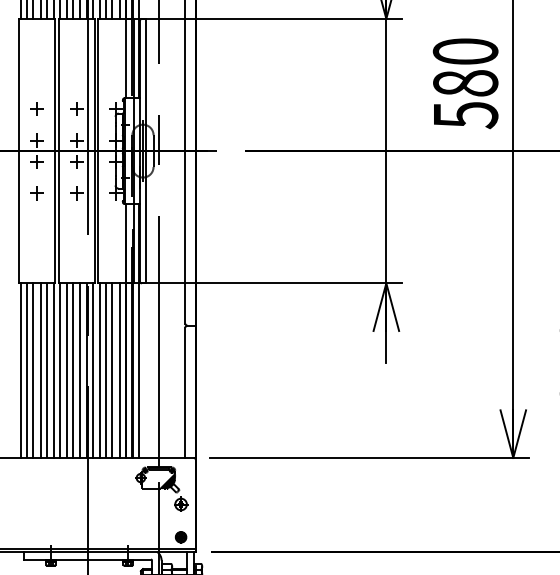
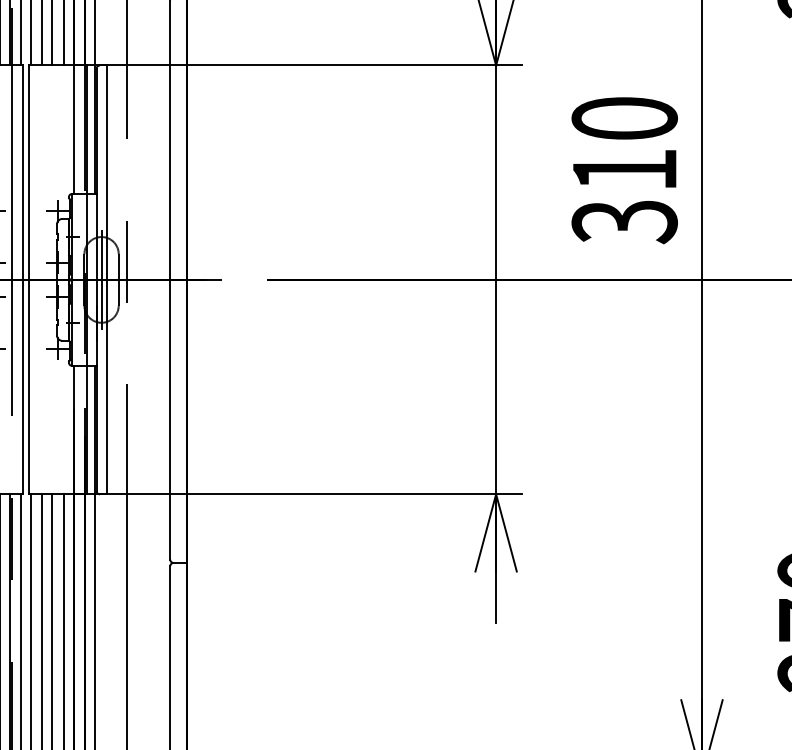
text: (465, 99) -> (624, 196), 580 -> 310

